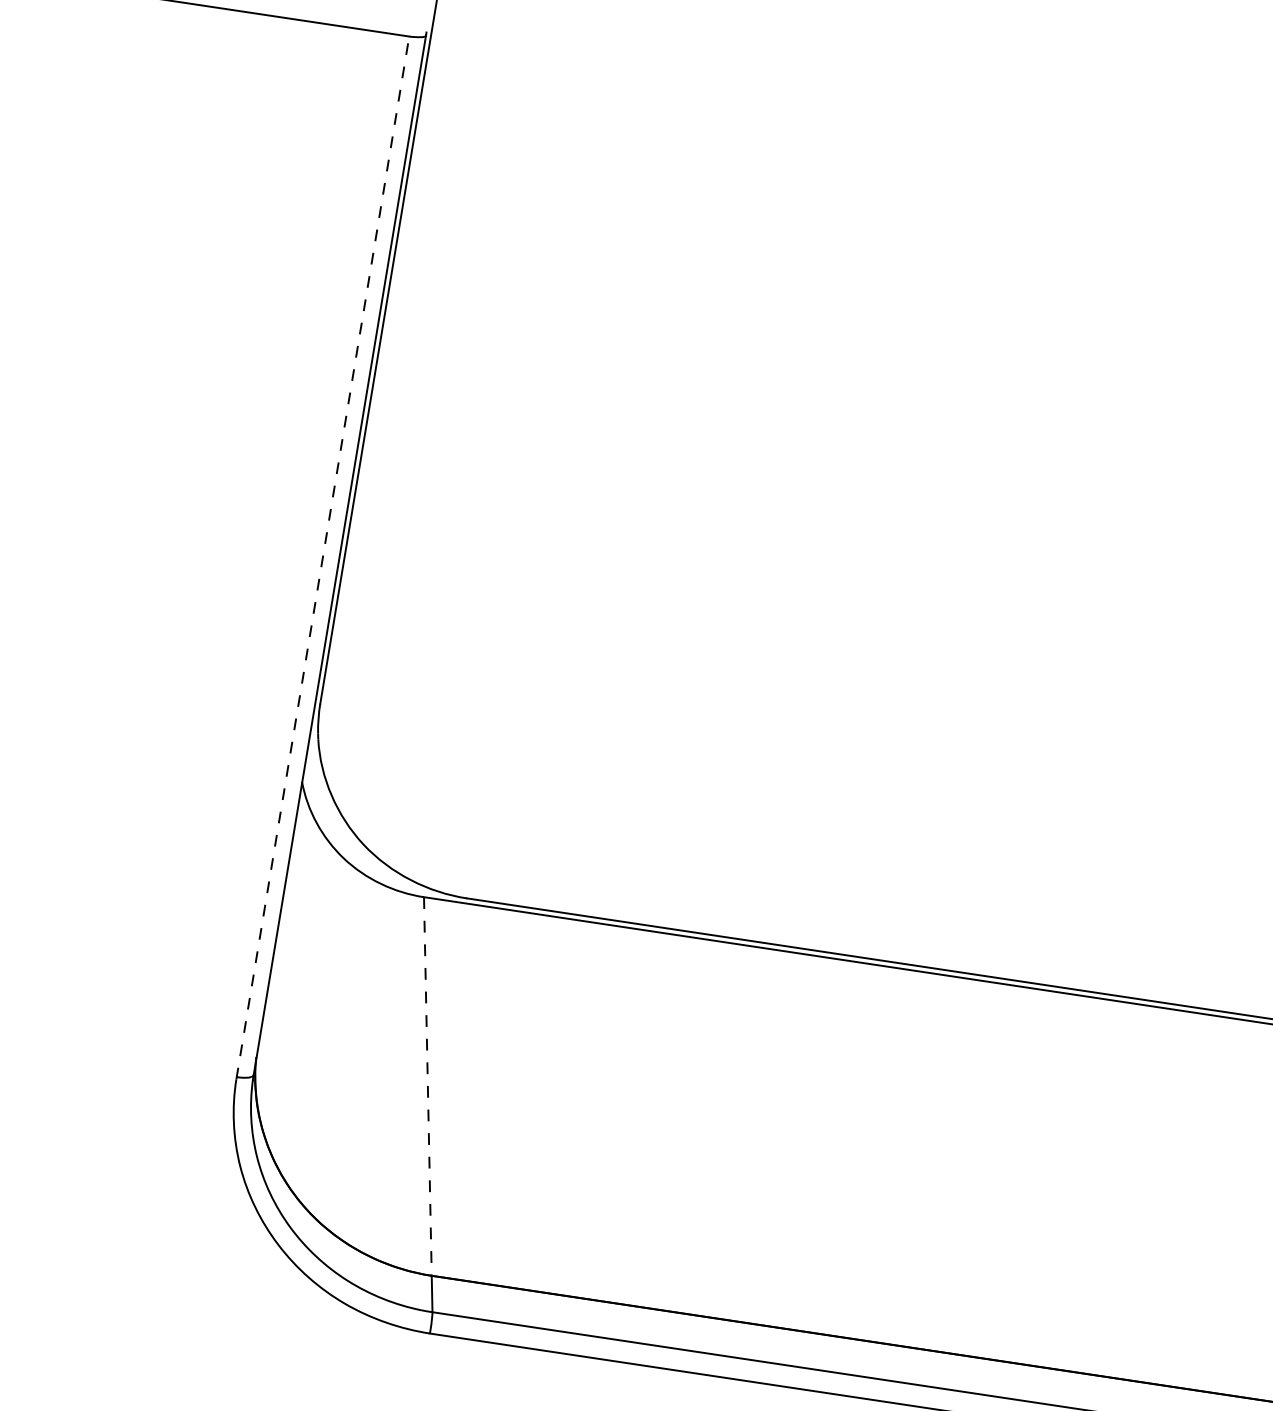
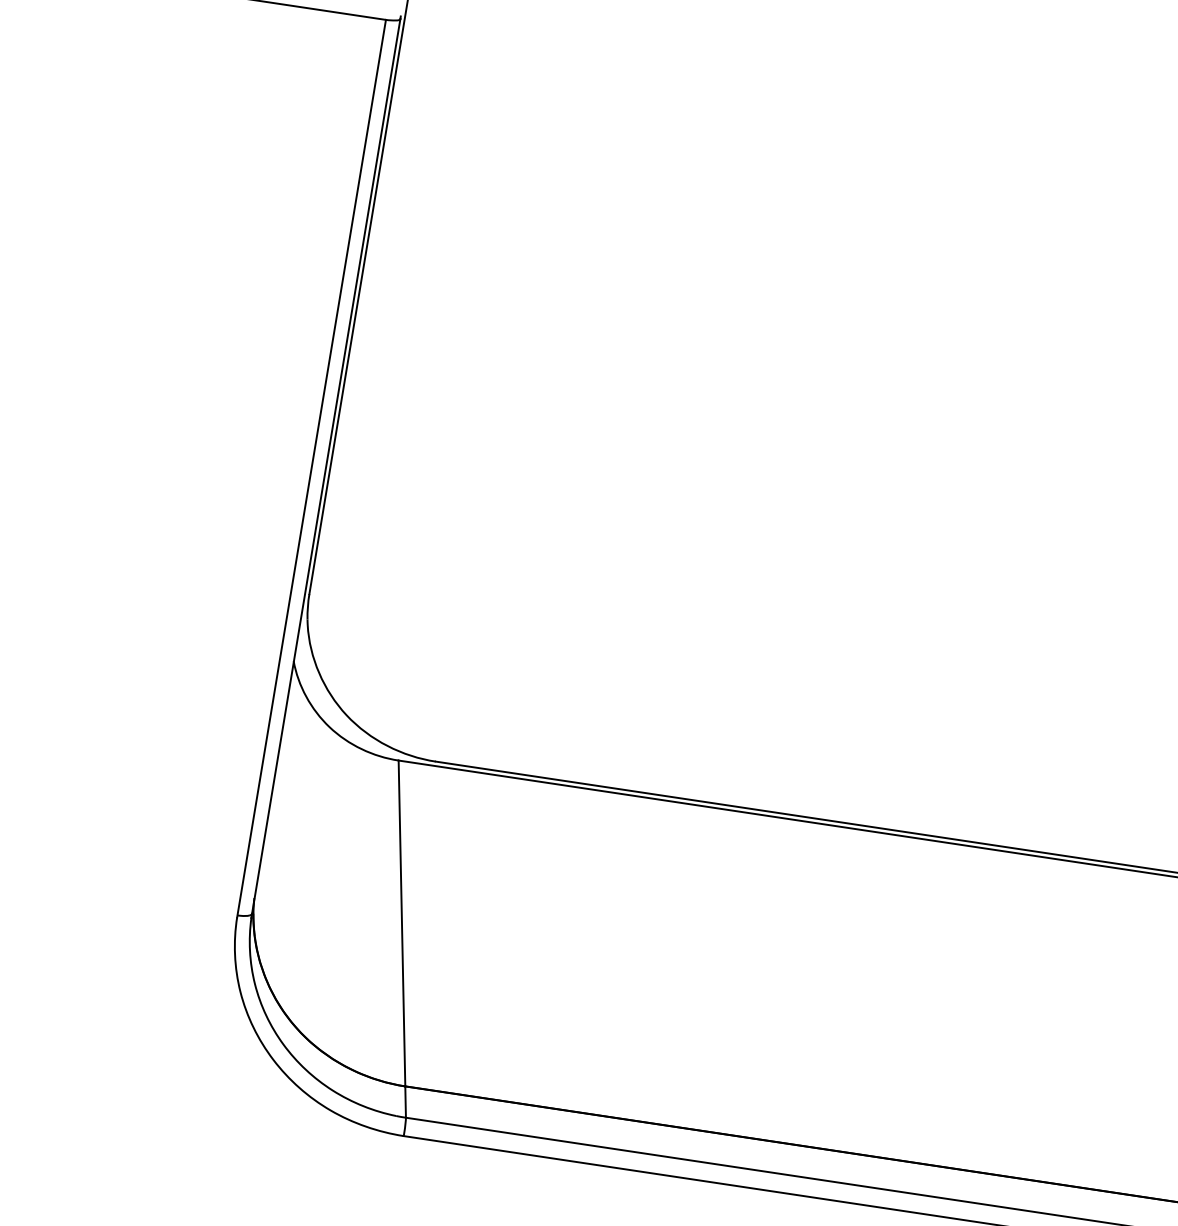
line: (322, 557) -> (311, 468), dashed -> solid
line: (427, 1086) -> (401, 923), dashed -> solid

